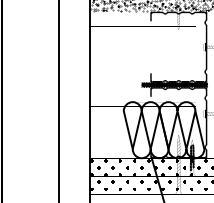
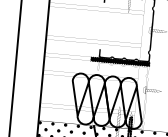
fill: (178, 122) -> (120, 95), removed

